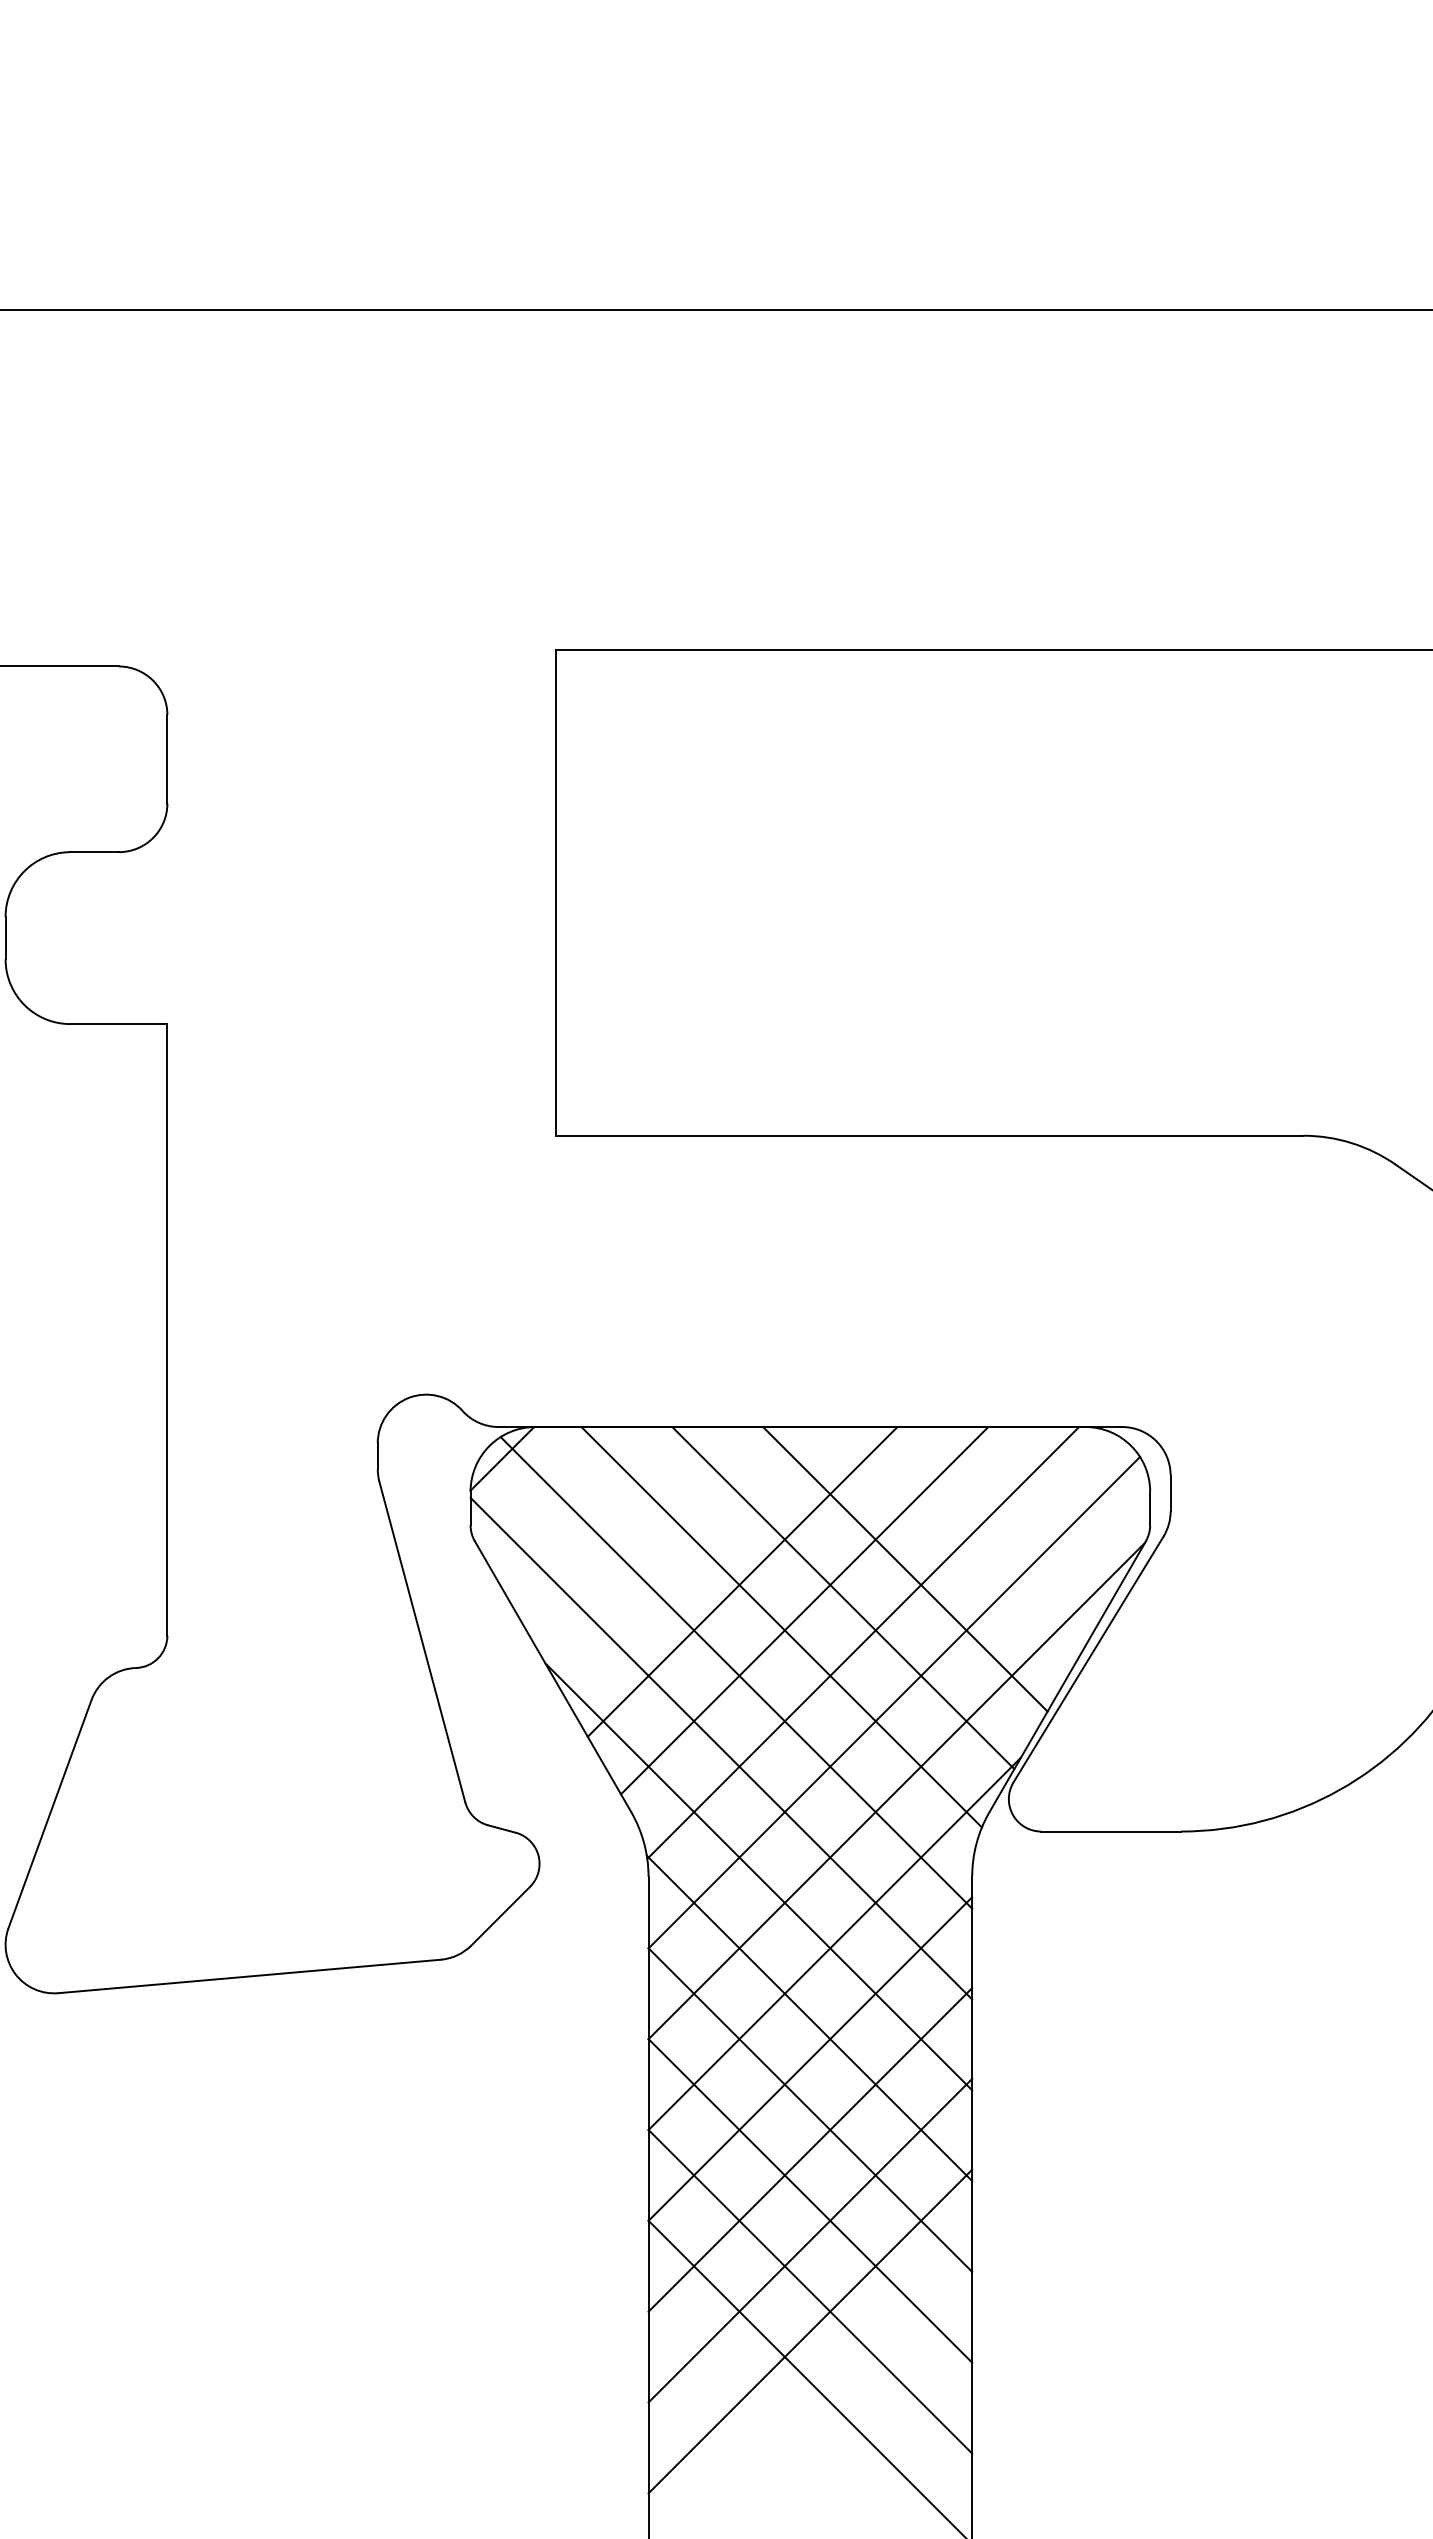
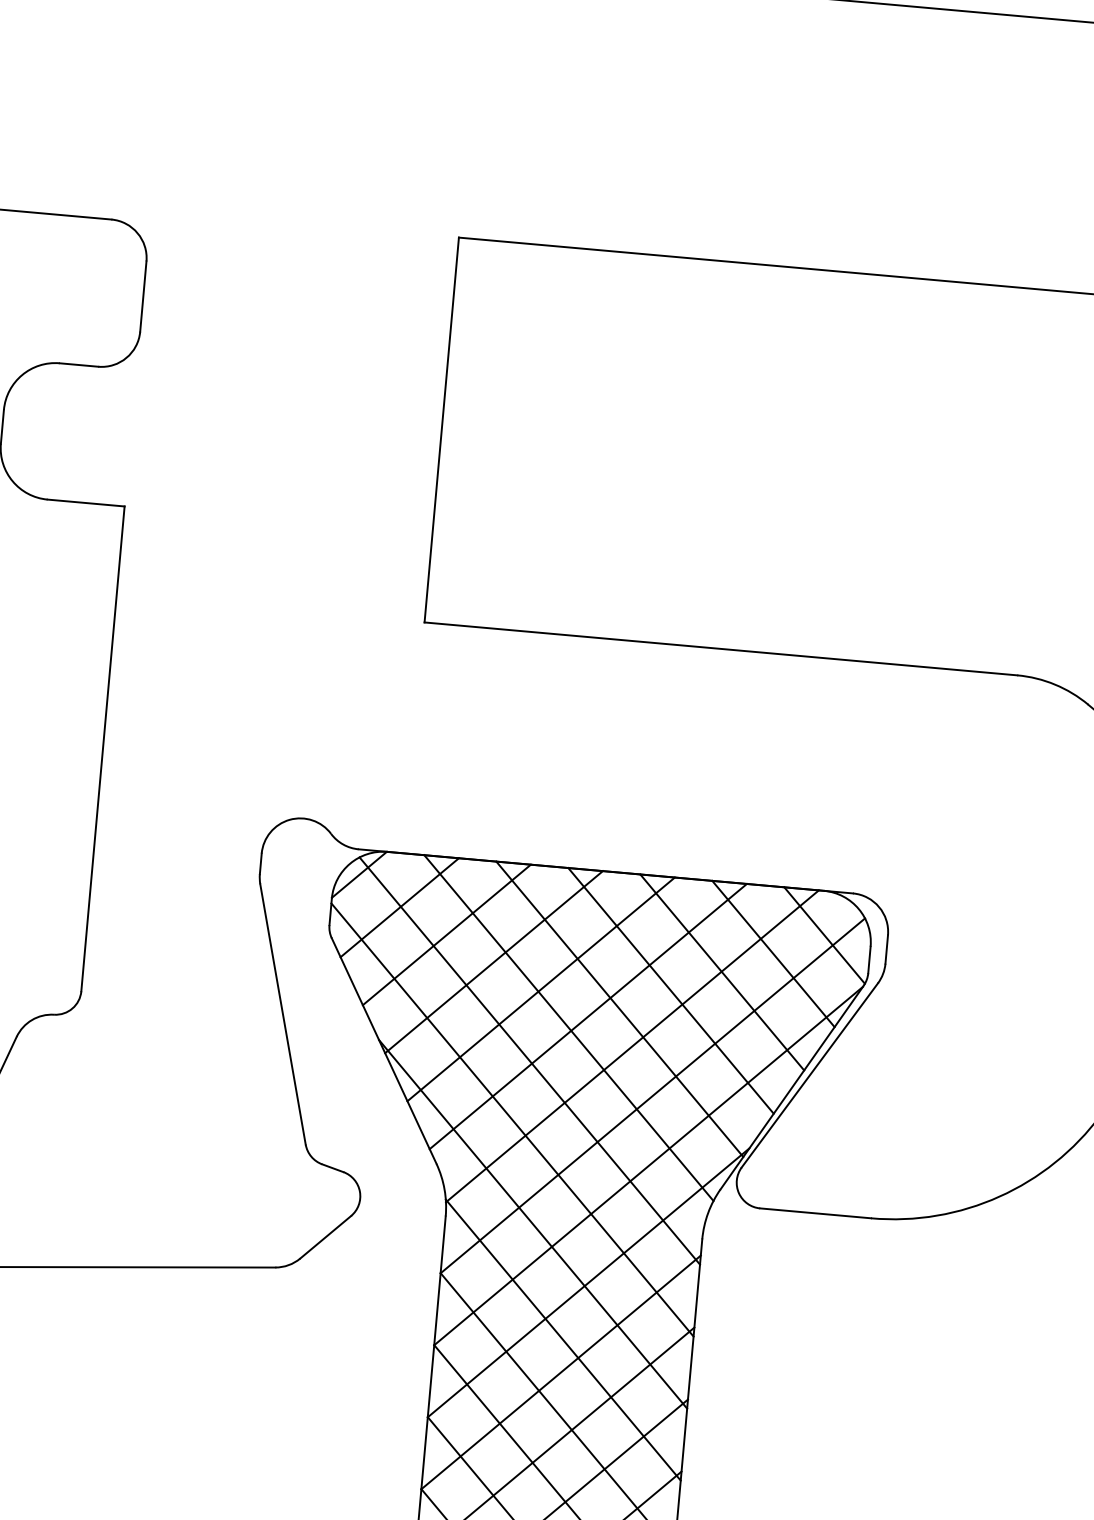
line: (1091, 1482) -> (824, 935), added
line: (556, 1495) -> (399, 907), added
line: (1029, 1511) -> (773, 953), added
line: (618, 1524) -> (446, 935), added
line: (966, 1540) -> (721, 972), added
line: (680, 1553) -> (493, 962), added

